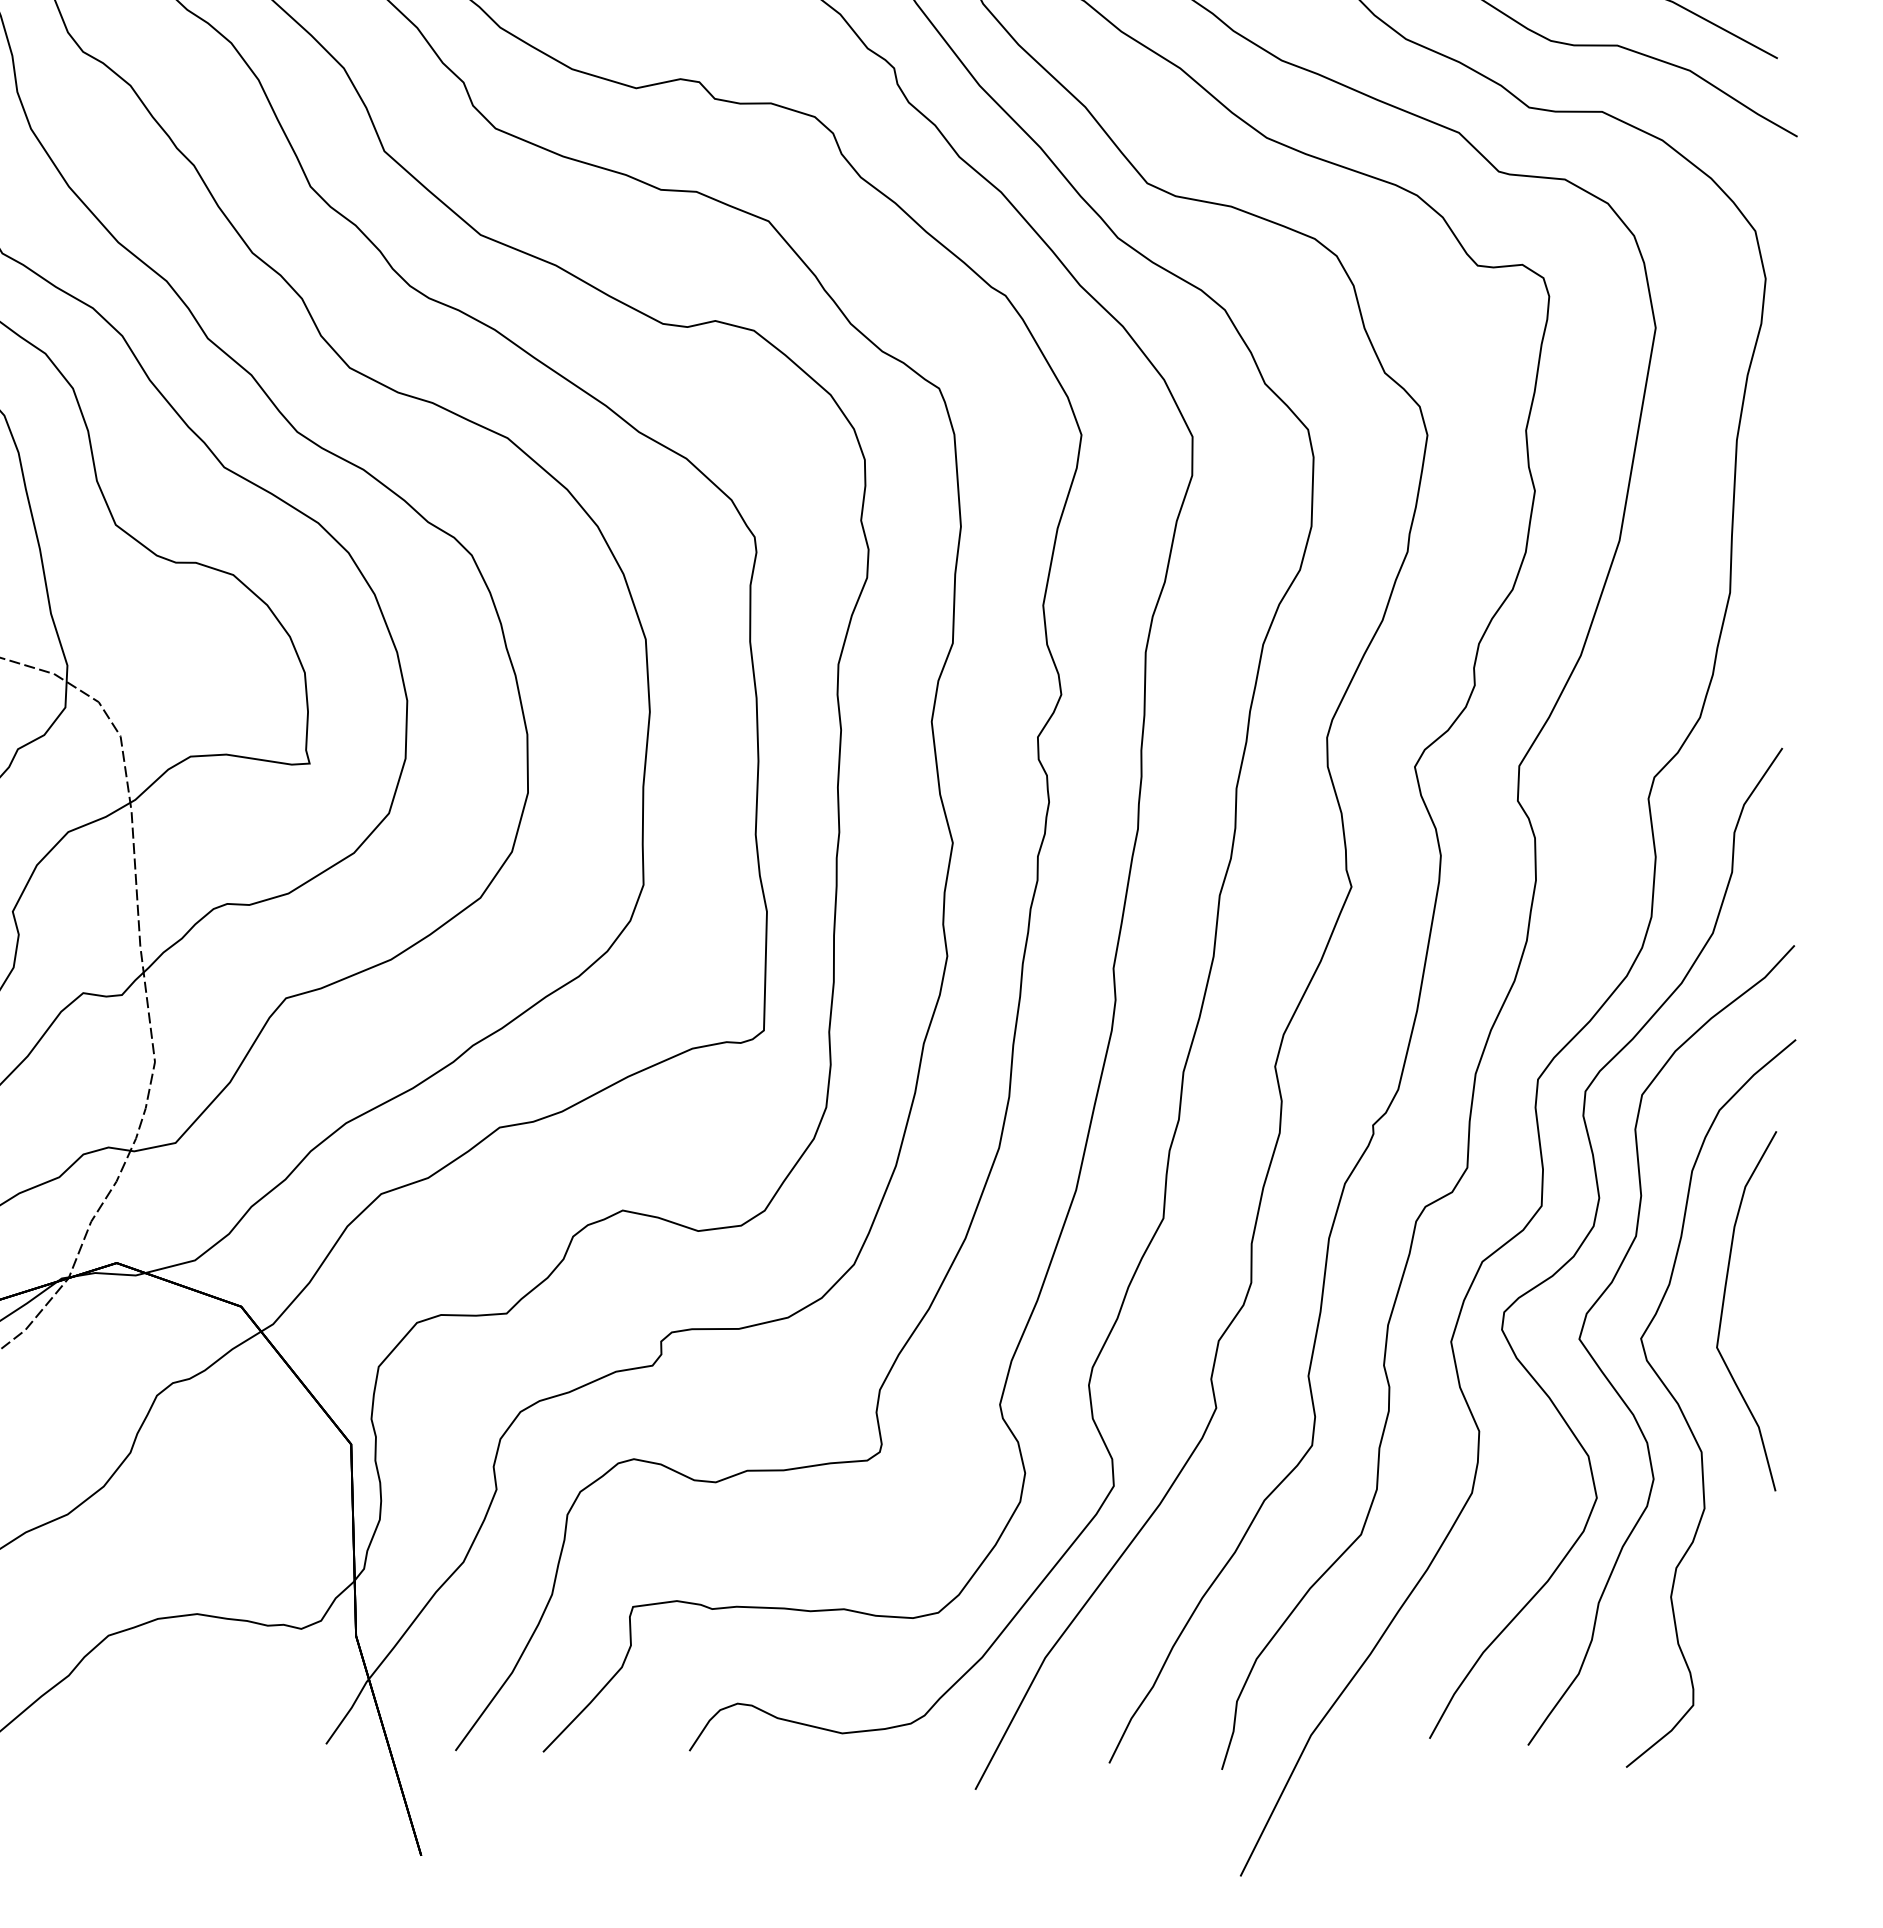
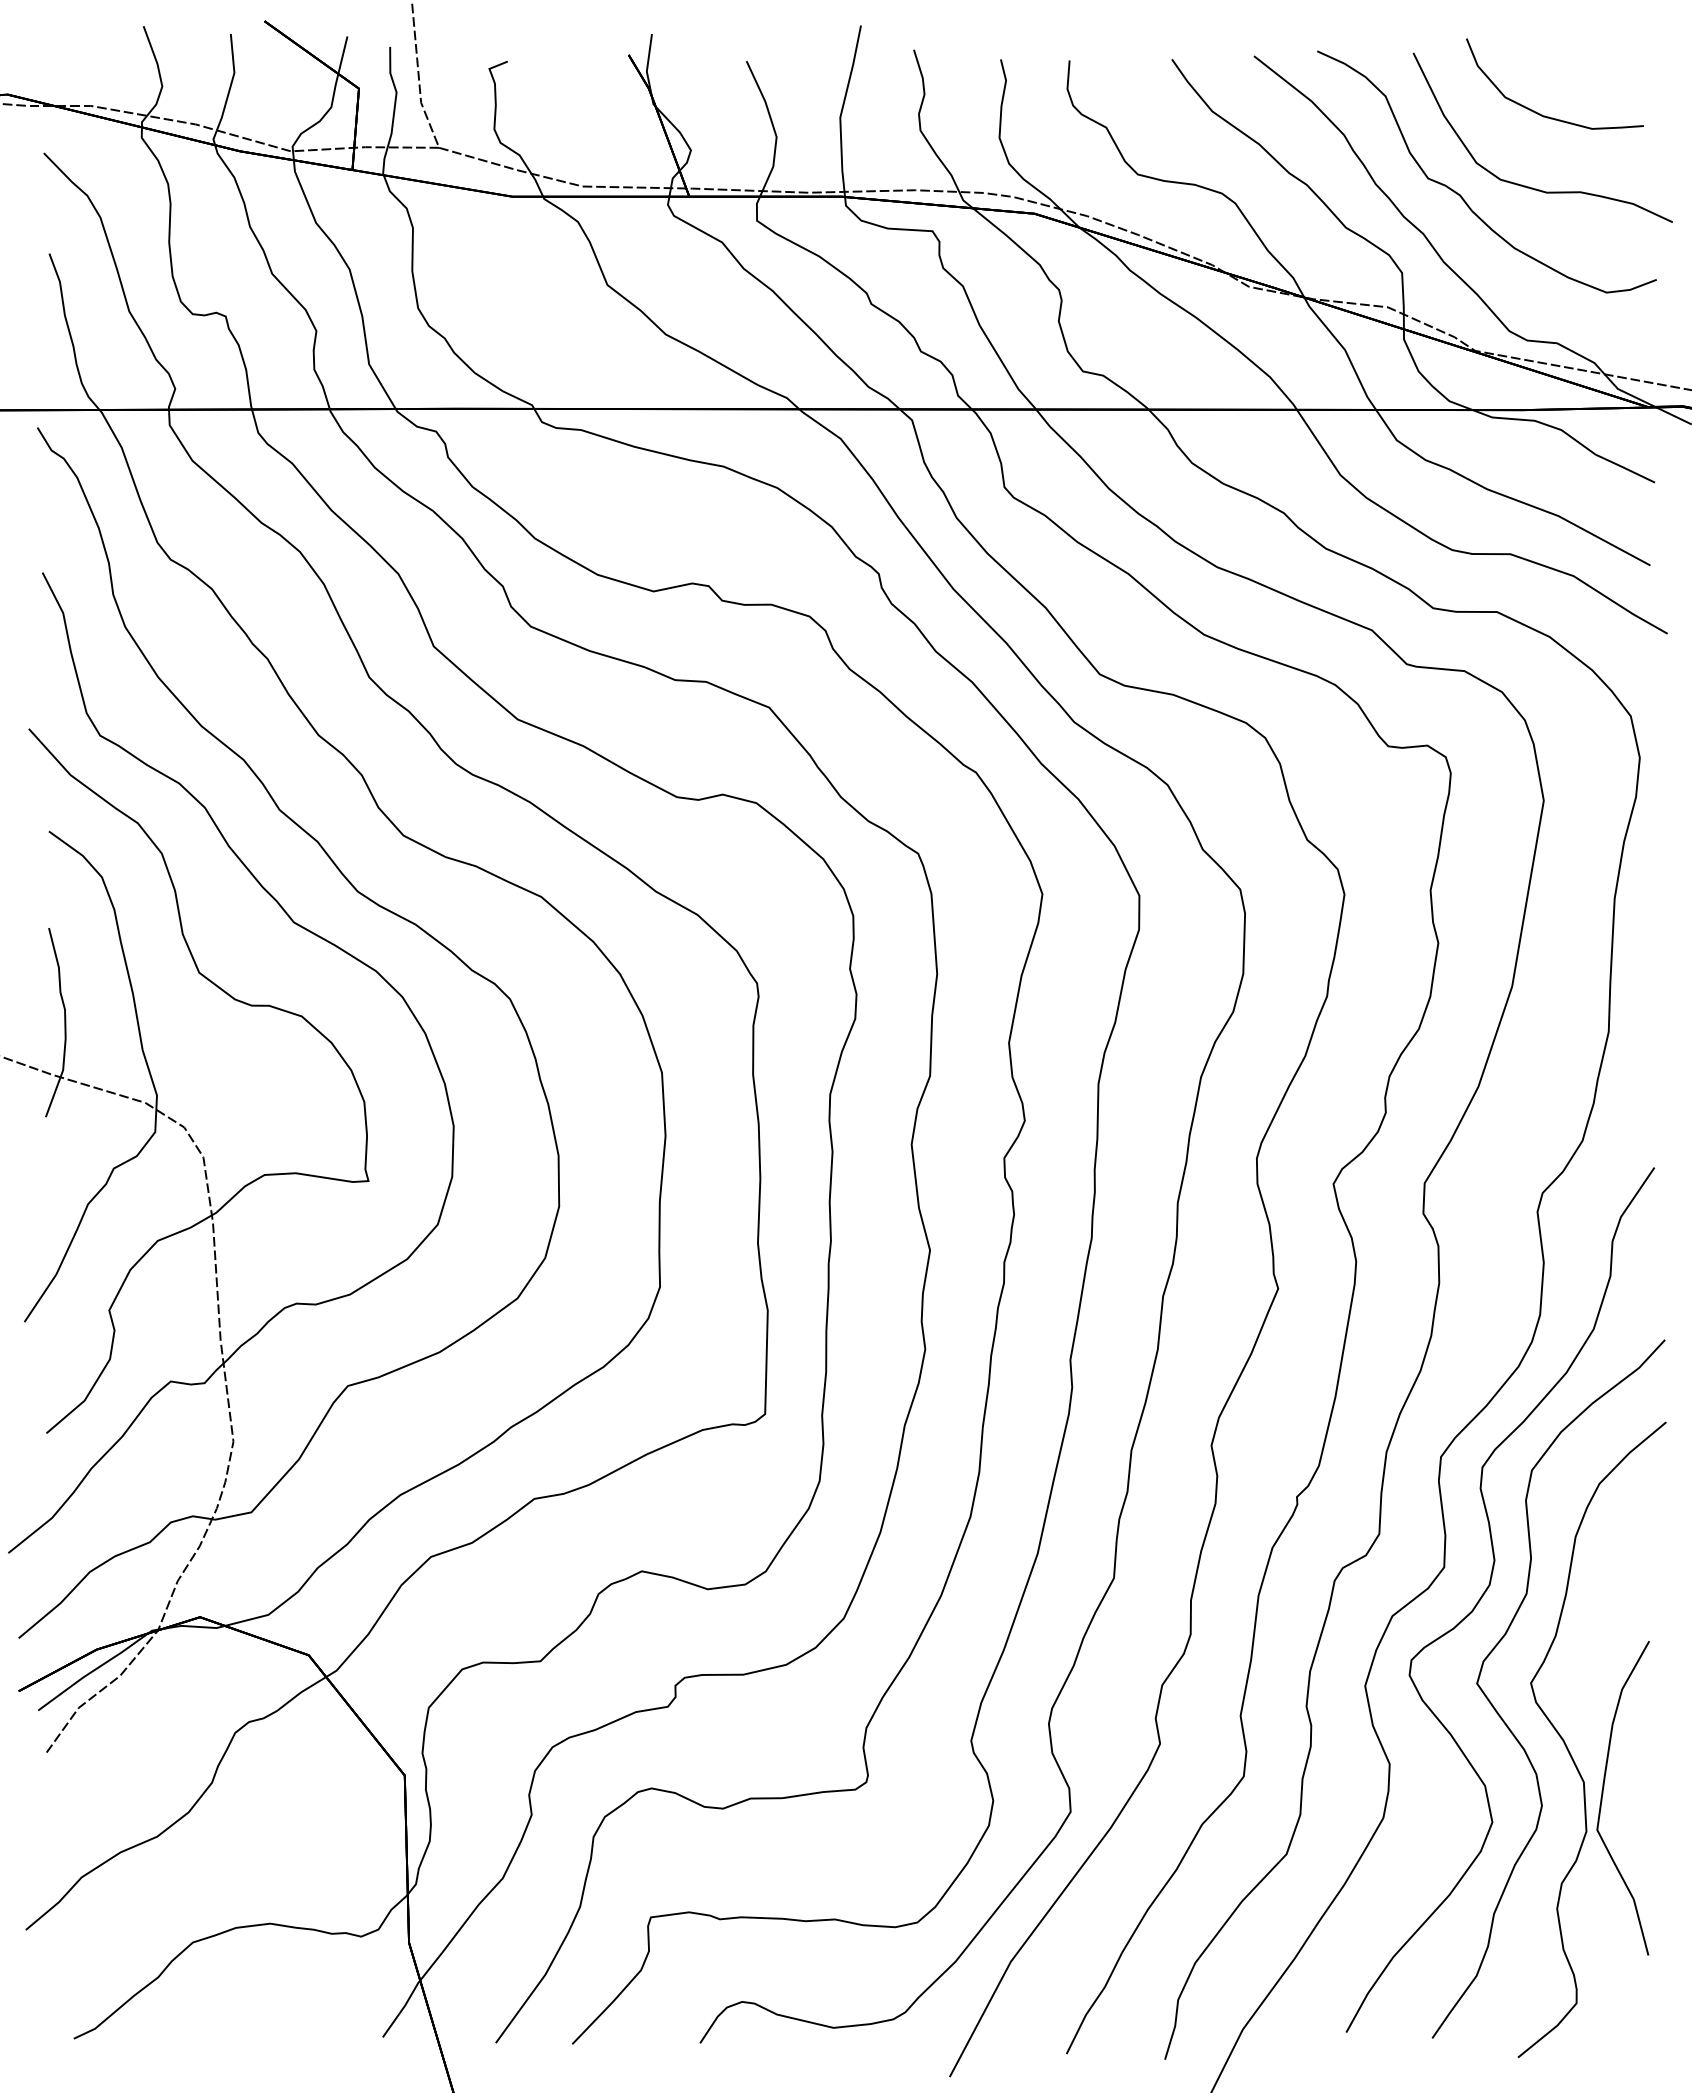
curve: (1724, 1306) -> (1603, 1794), moved

